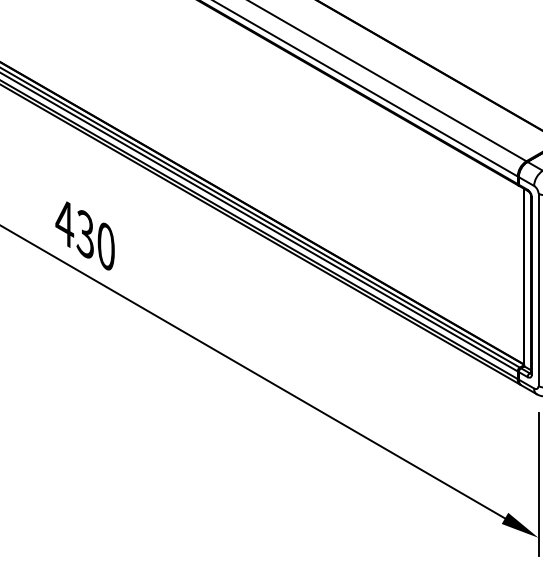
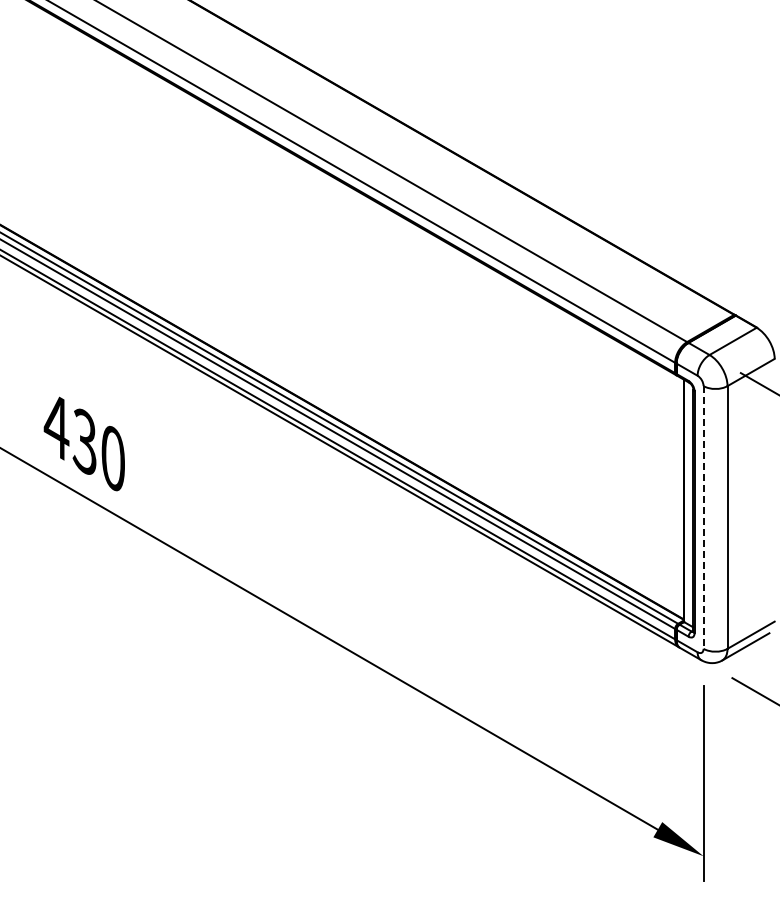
line: (538, 289) -> (703, 517), solid -> dashed

